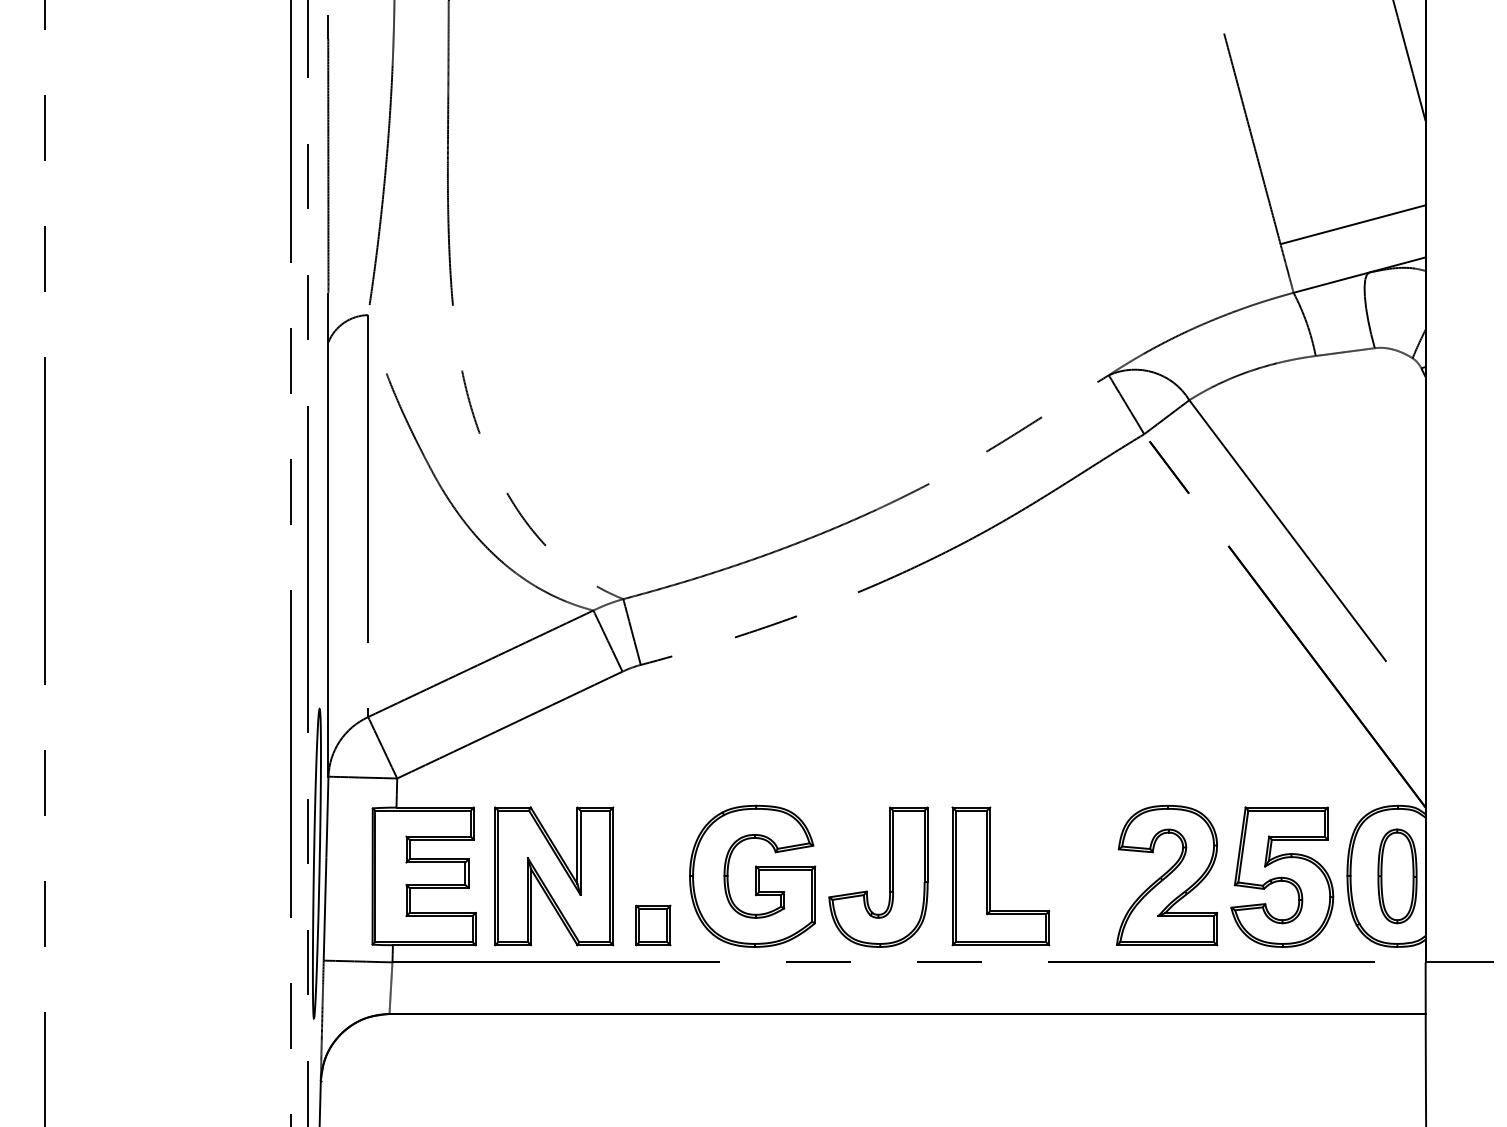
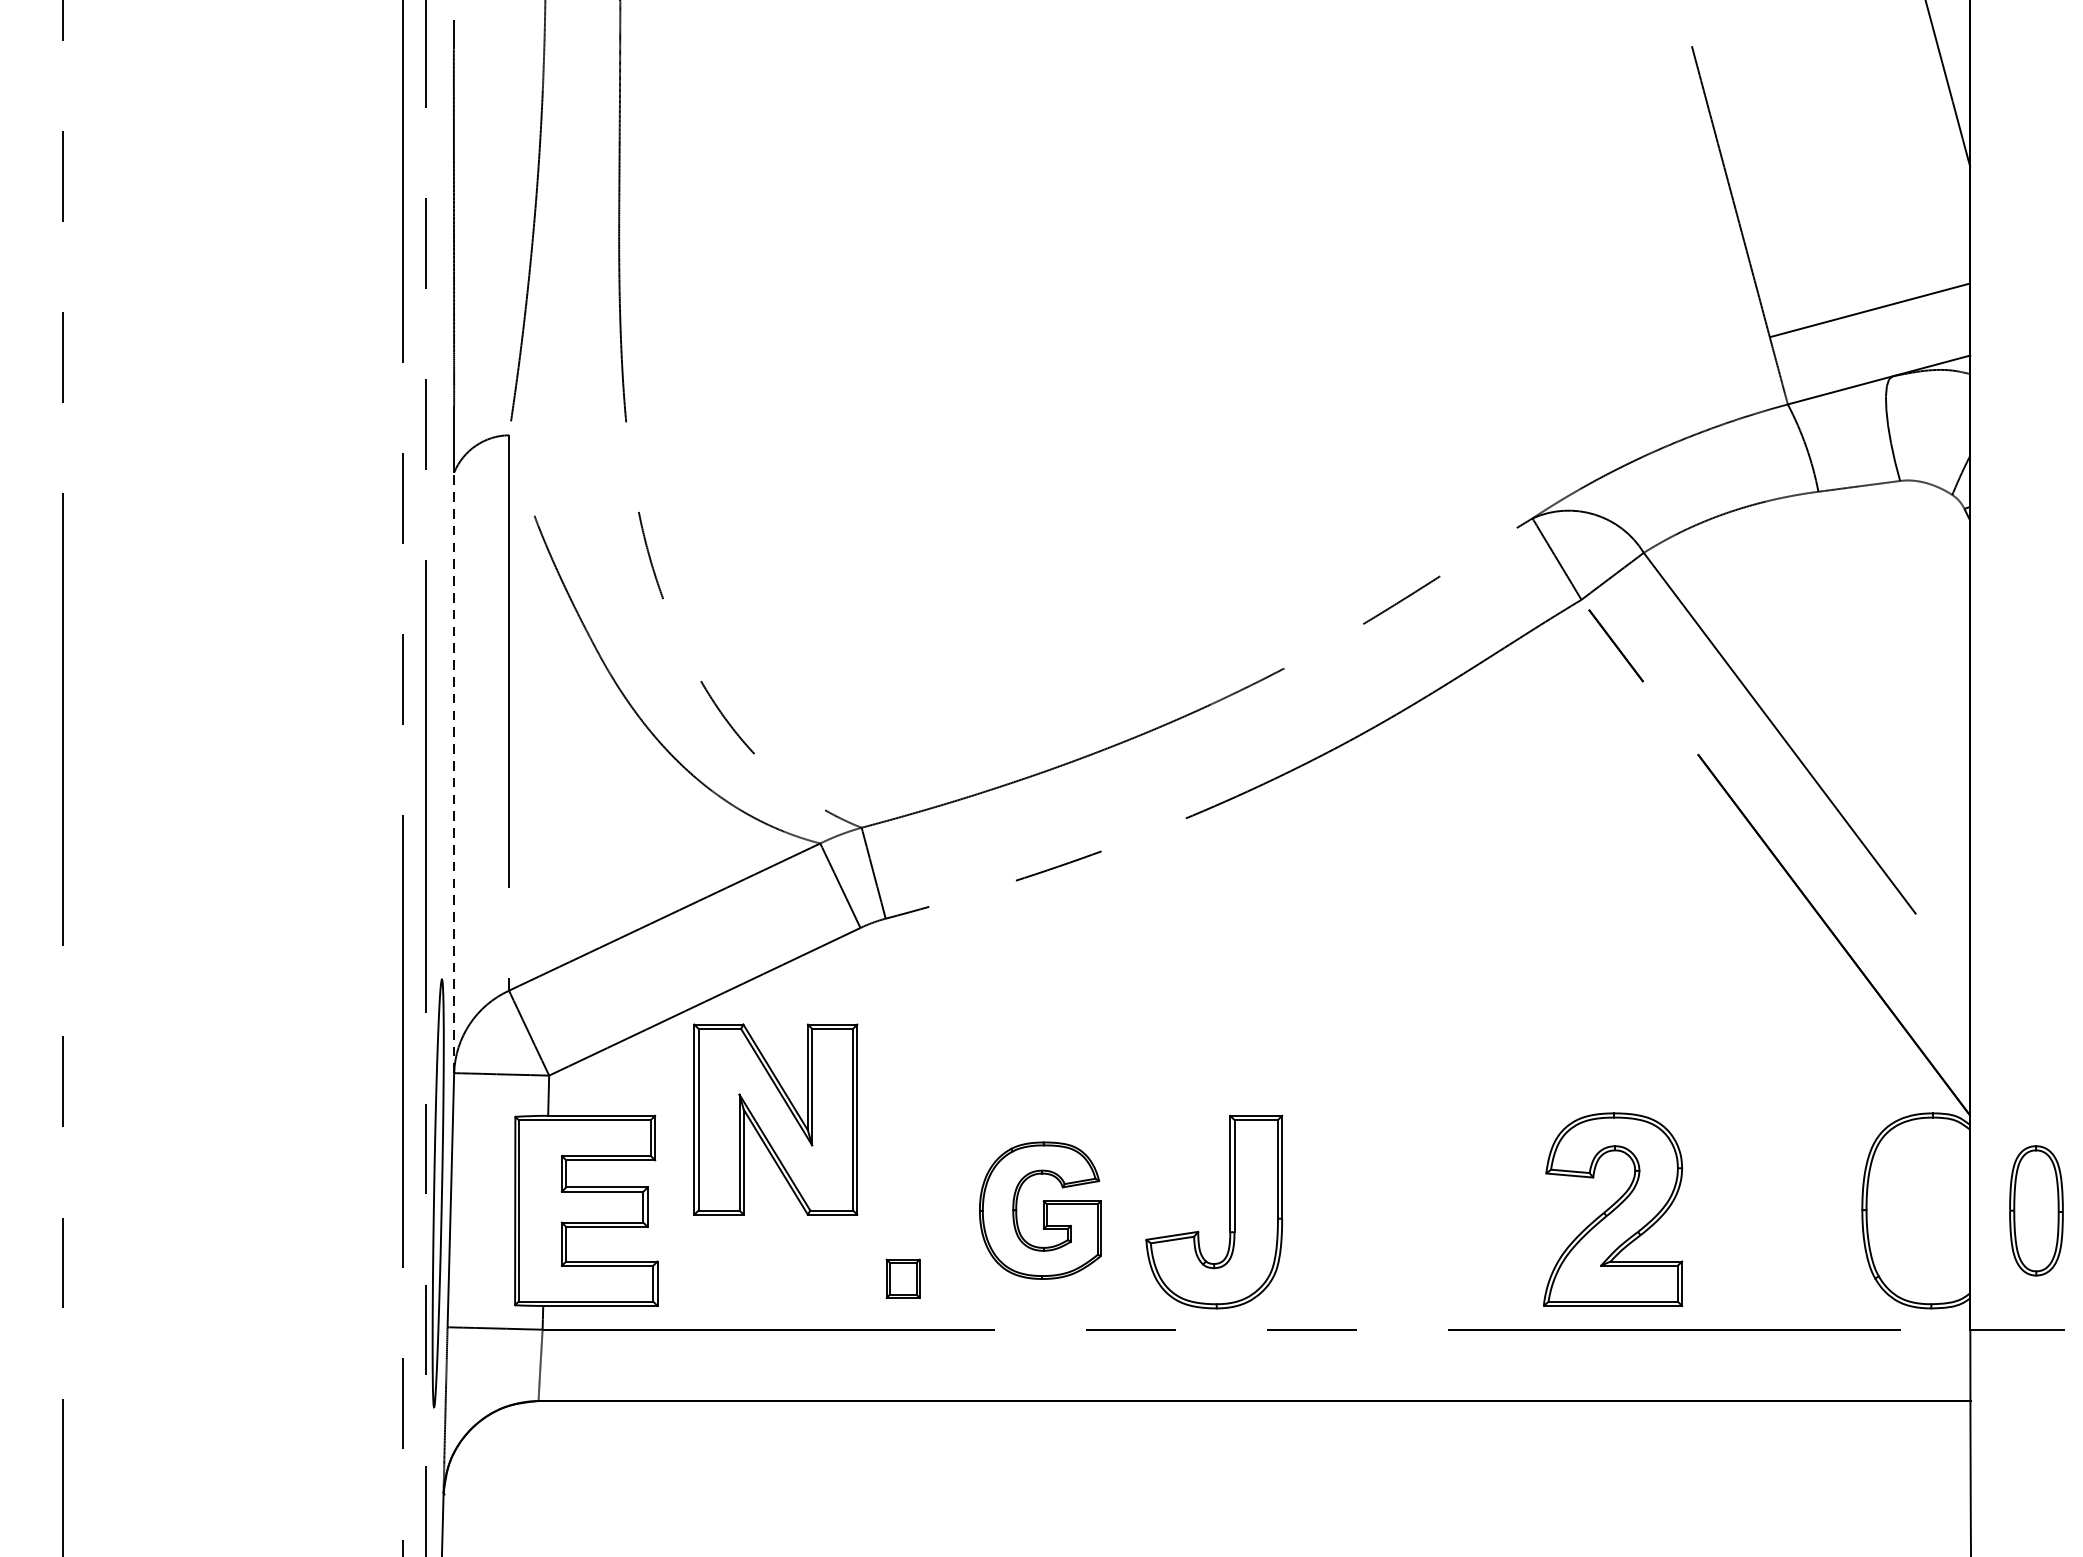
line: (328, 558) -> (454, 771), solid -> dashed
part: (752, 875) -> (1040, 1209), size x0.7
part: (554, 876) -> (776, 1119), moved
part: (990, 876) -> (1369, 1211), removed
part: (1282, 876) -> (1772, 1211), removed
part: (1397, 876) -> (2036, 1211), moved
part: (653, 925) -> (903, 1278), size x0.7

